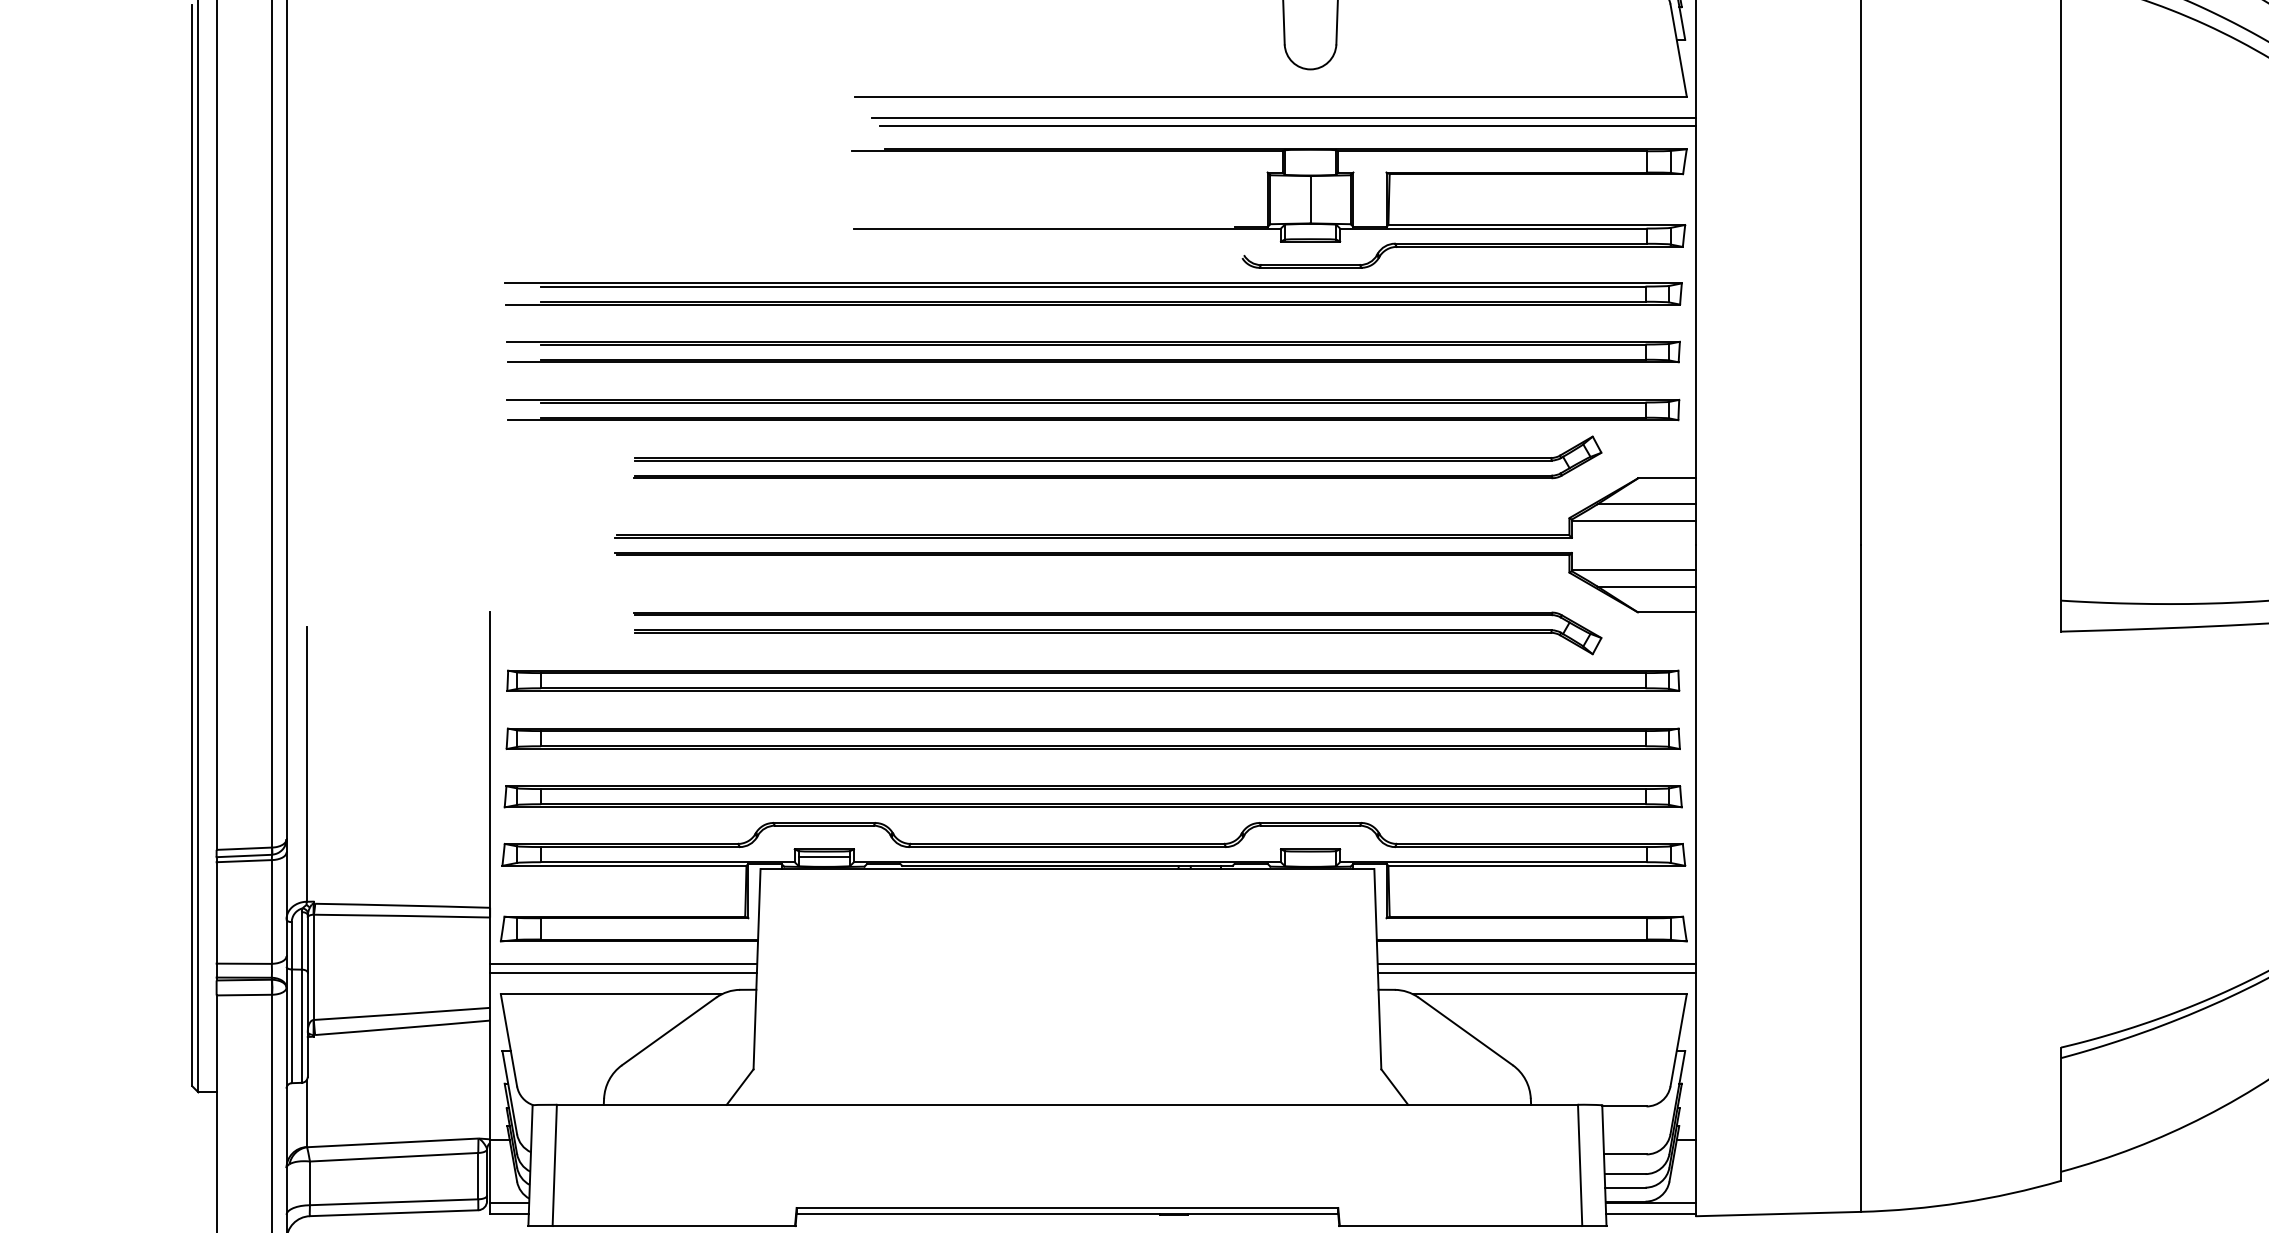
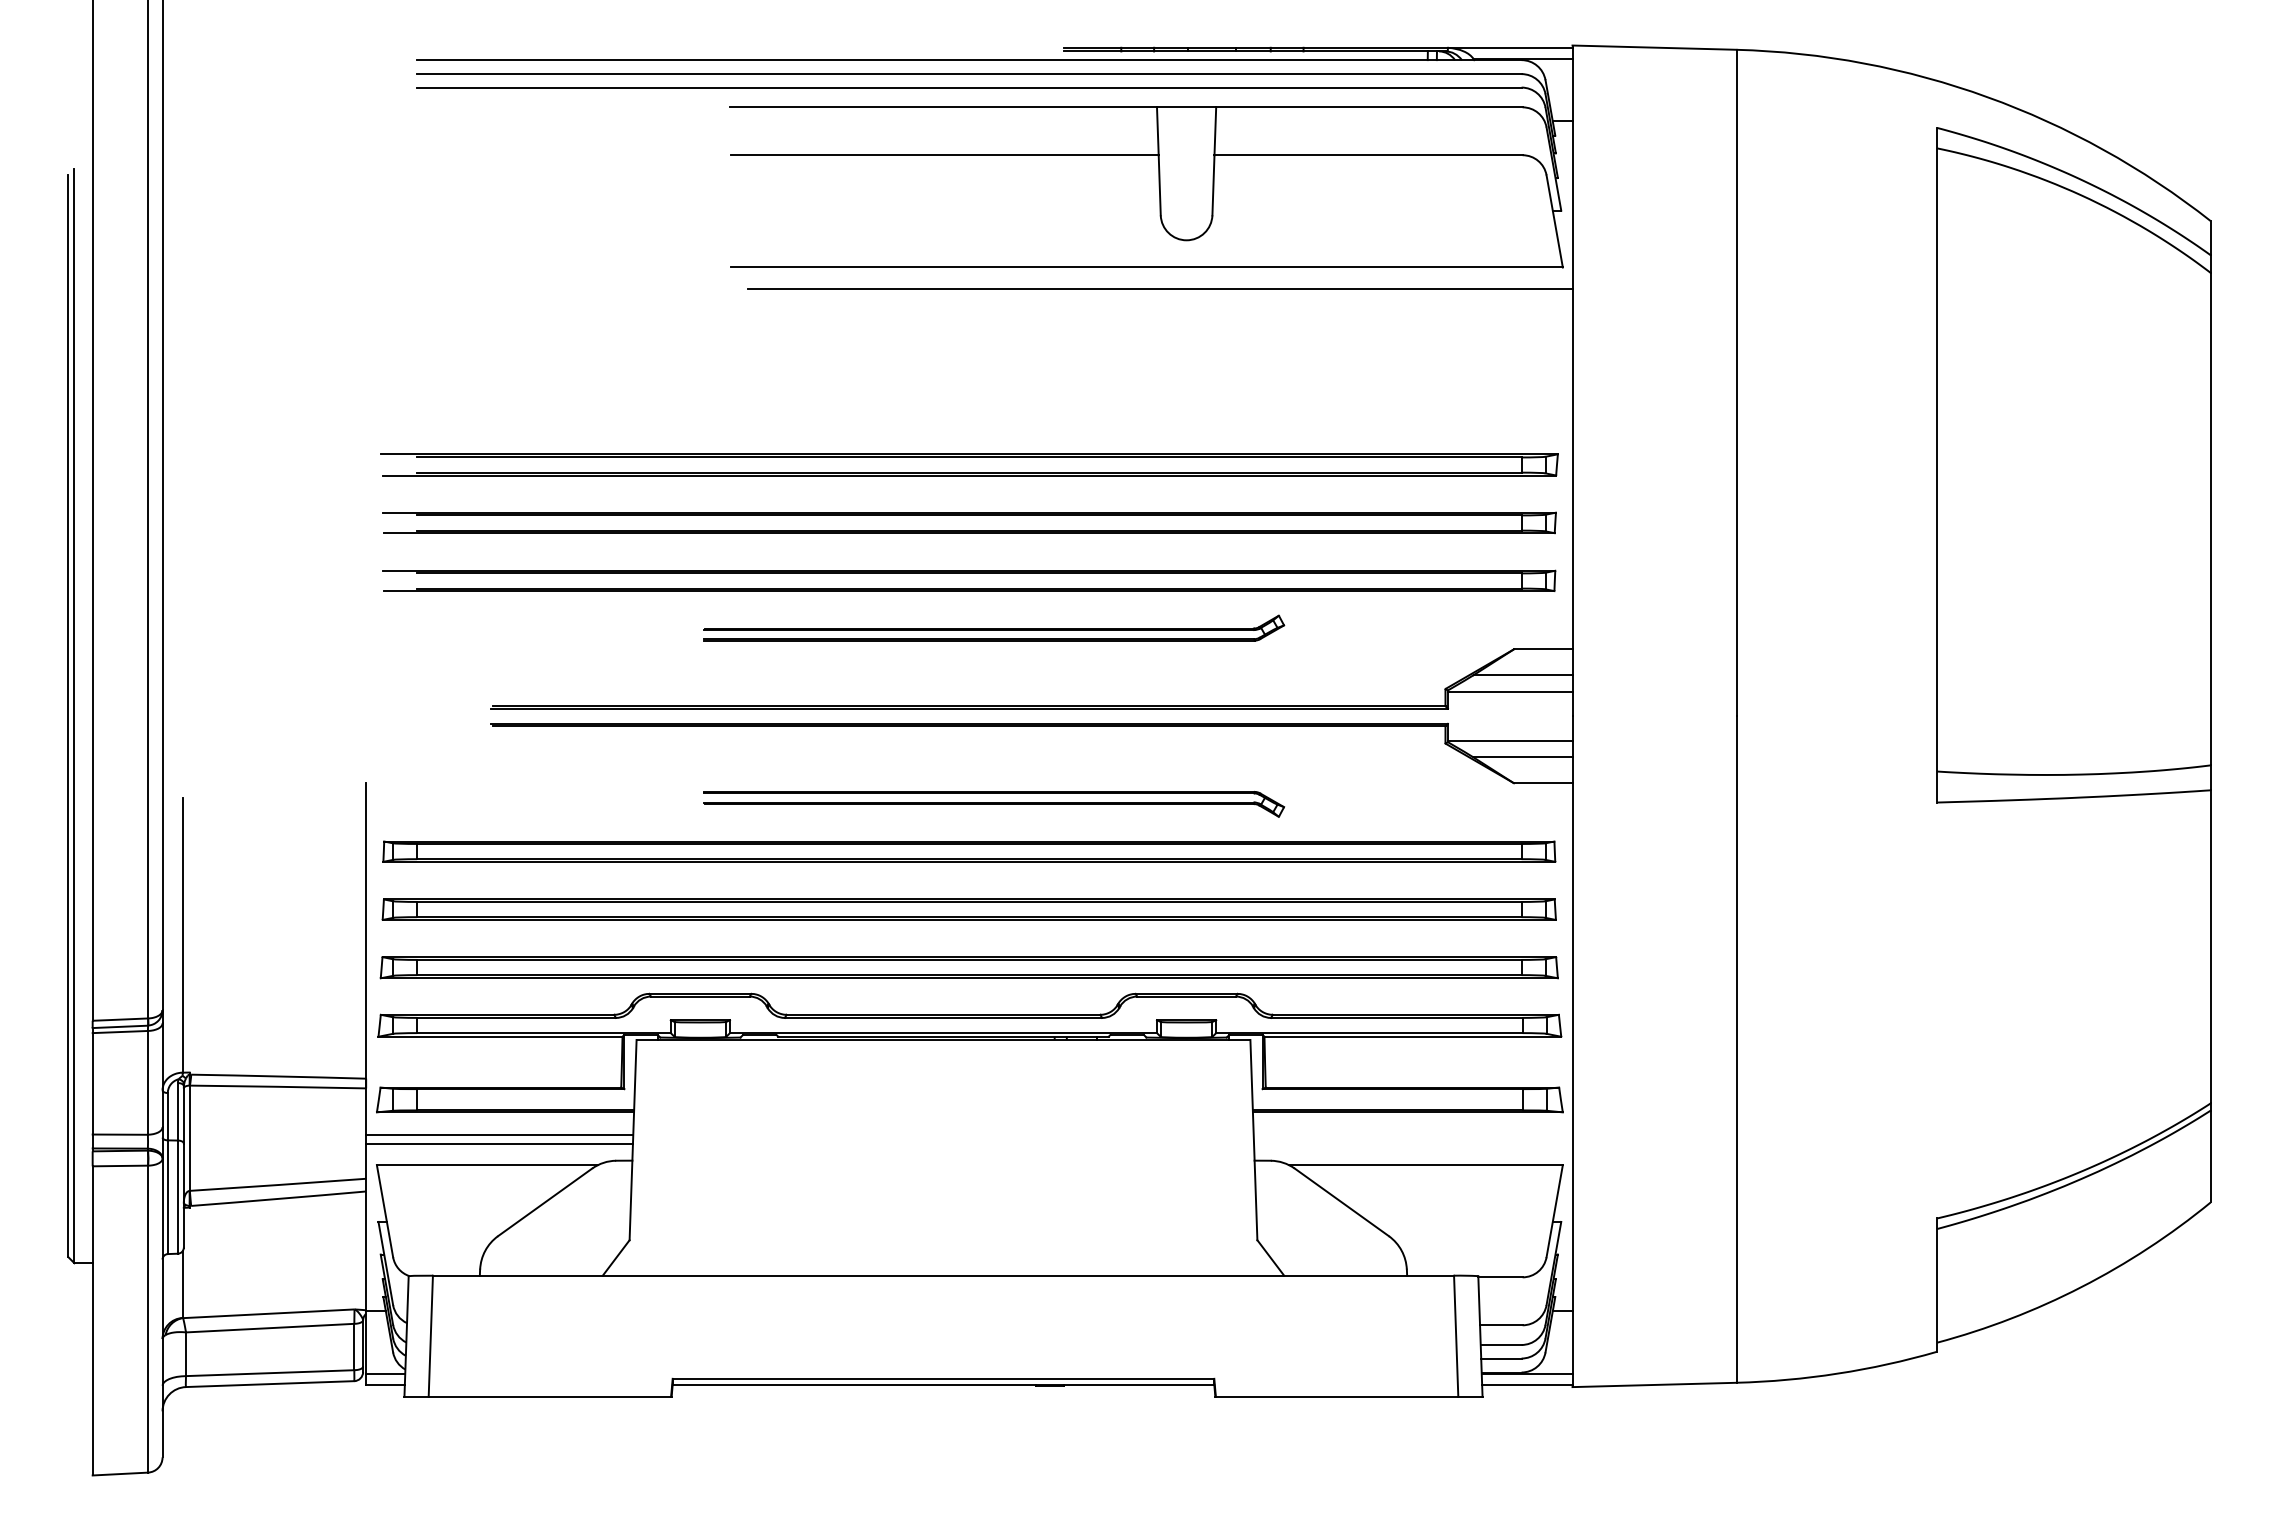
line: (1287, 126) -> (1163, 297), removed
part: (1269, 208) -> (1145, 379), removed
part: (1117, 456) -> (993, 627), size x0.6
part: (1117, 633) -> (993, 804), size x0.6
line: (824, 857) -> (700, 1028), removed
line: (1536, 964) -> (1412, 1135), removed
line: (1537, 972) -> (1413, 1143), removed

